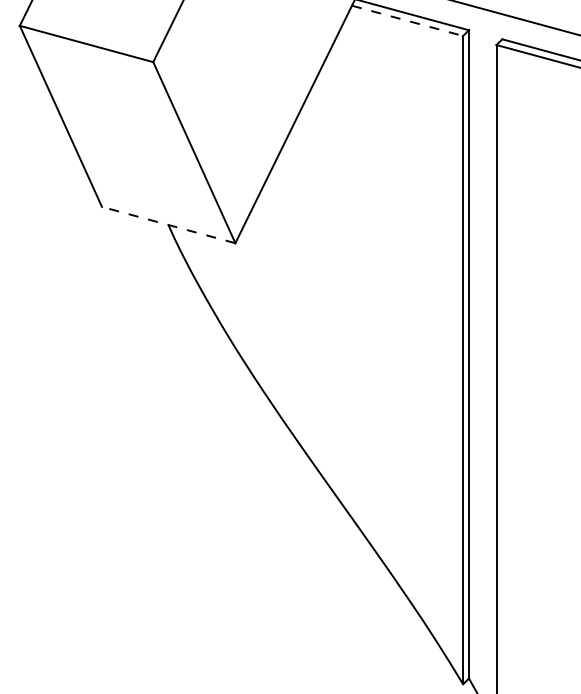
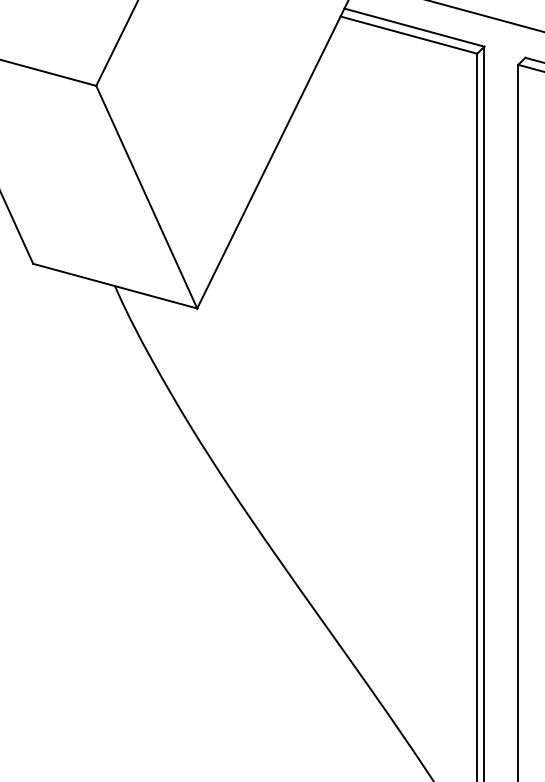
line: (407, 20) -> (408, 34), dashed -> solid
line: (168, 224) -> (114, 285), dashed -> solid

